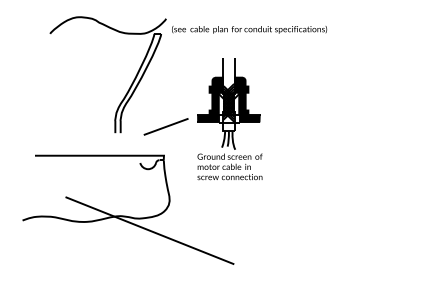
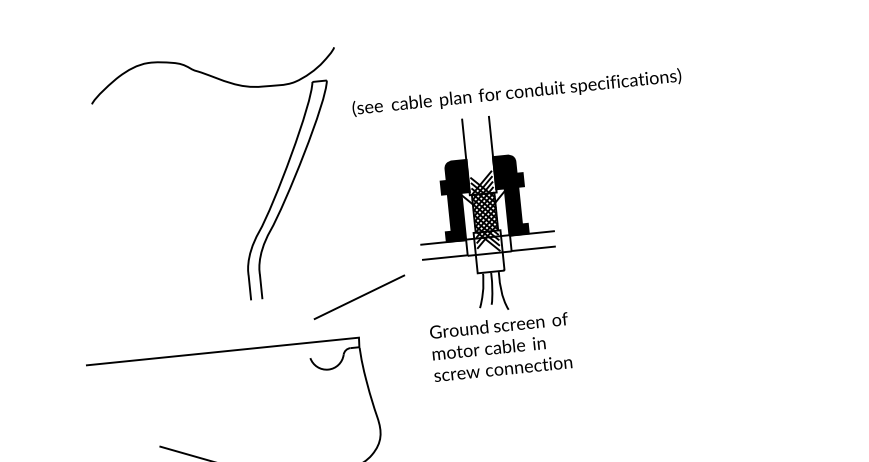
text: (249, 29) -> (516, 92), moved
fill: (207, 118) -> (442, 249), removed
fill: (249, 118) -> (531, 240), removed
line: (165, 126) -> (357, 296), moved

